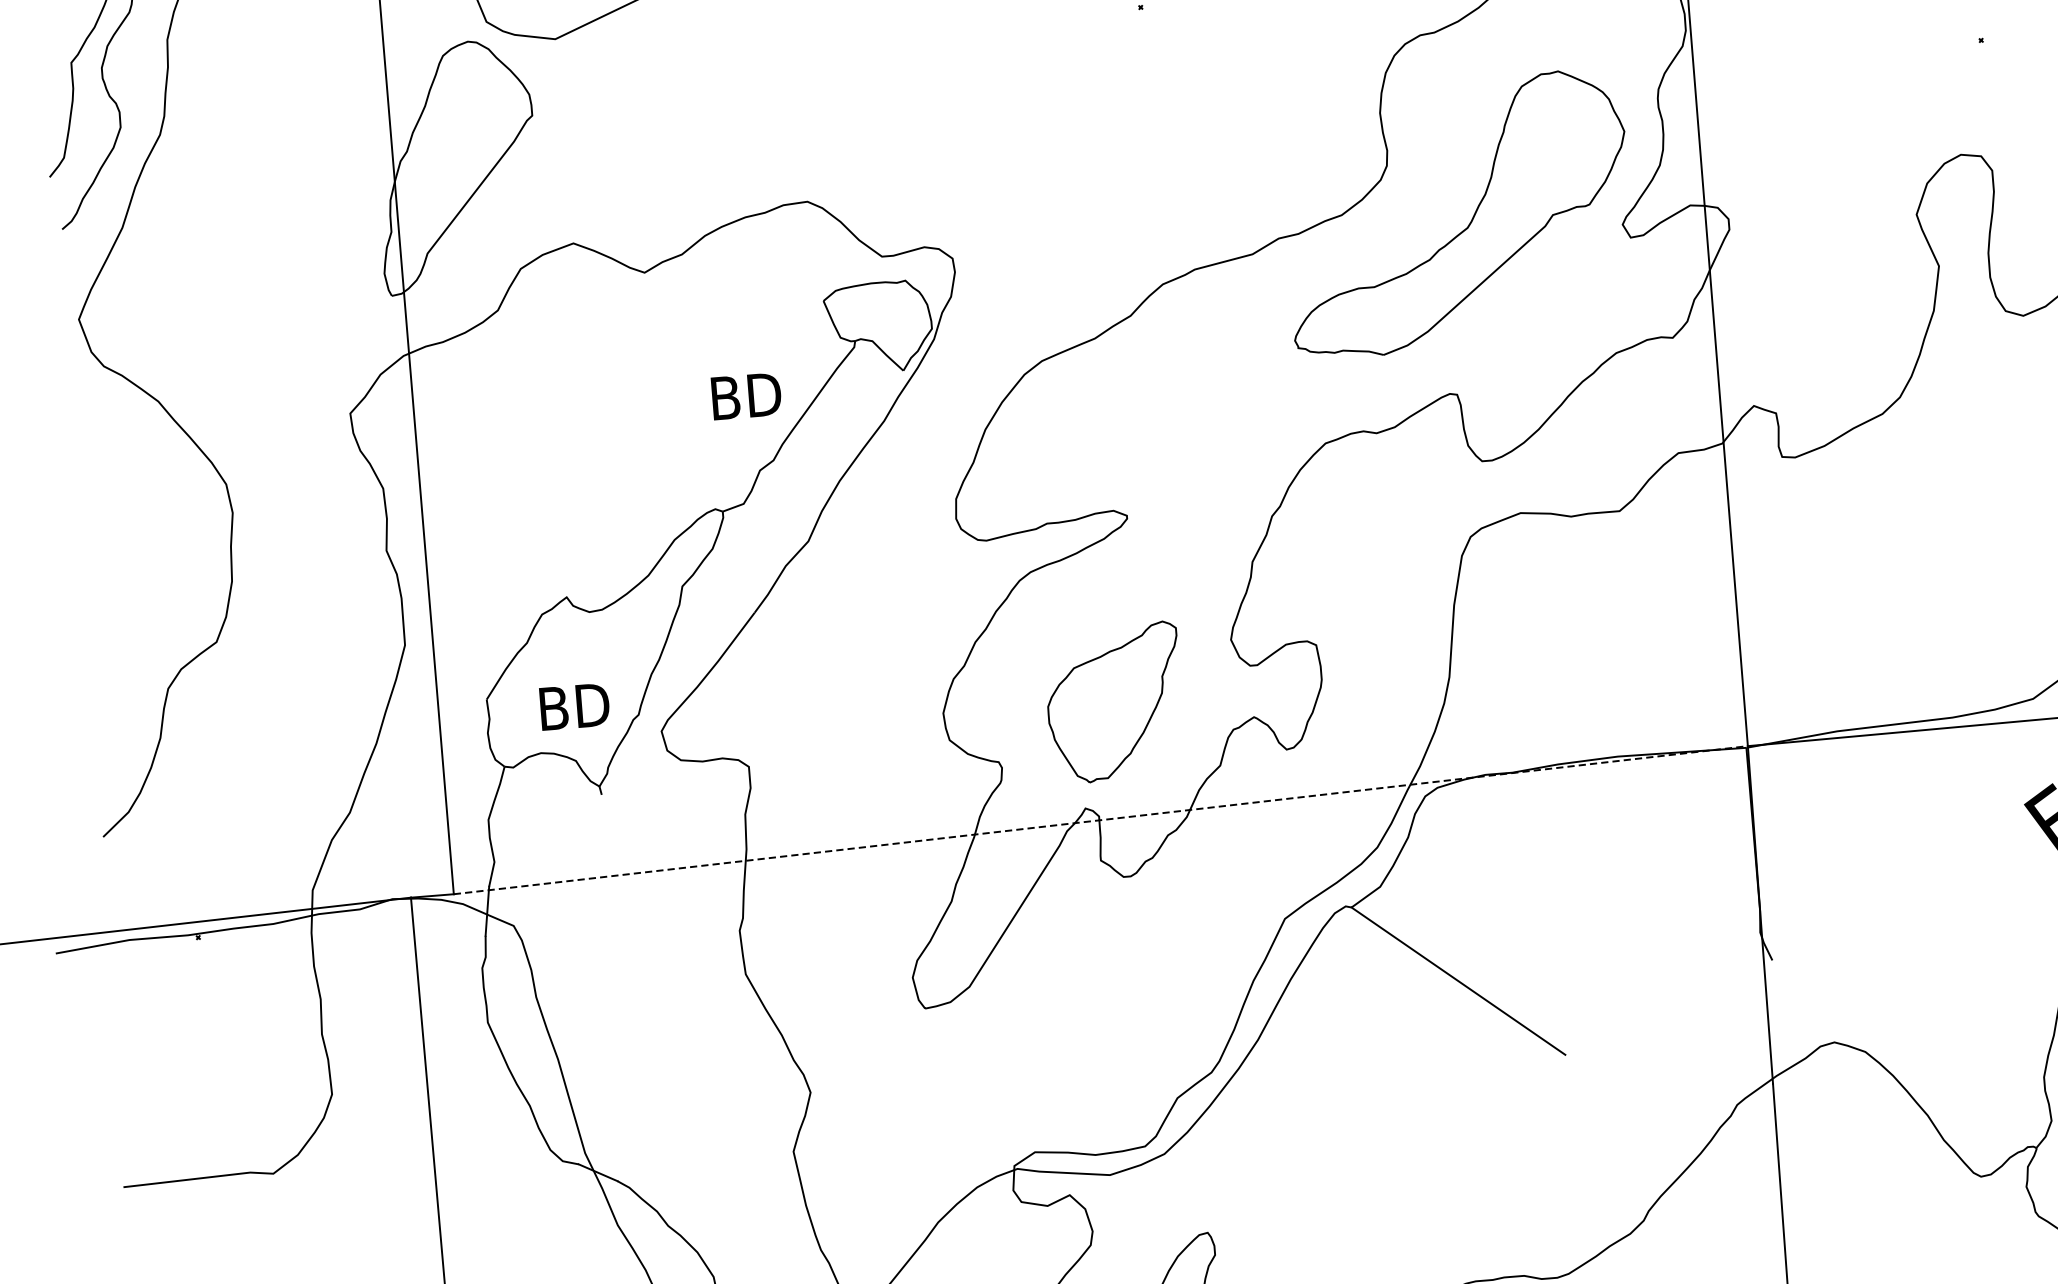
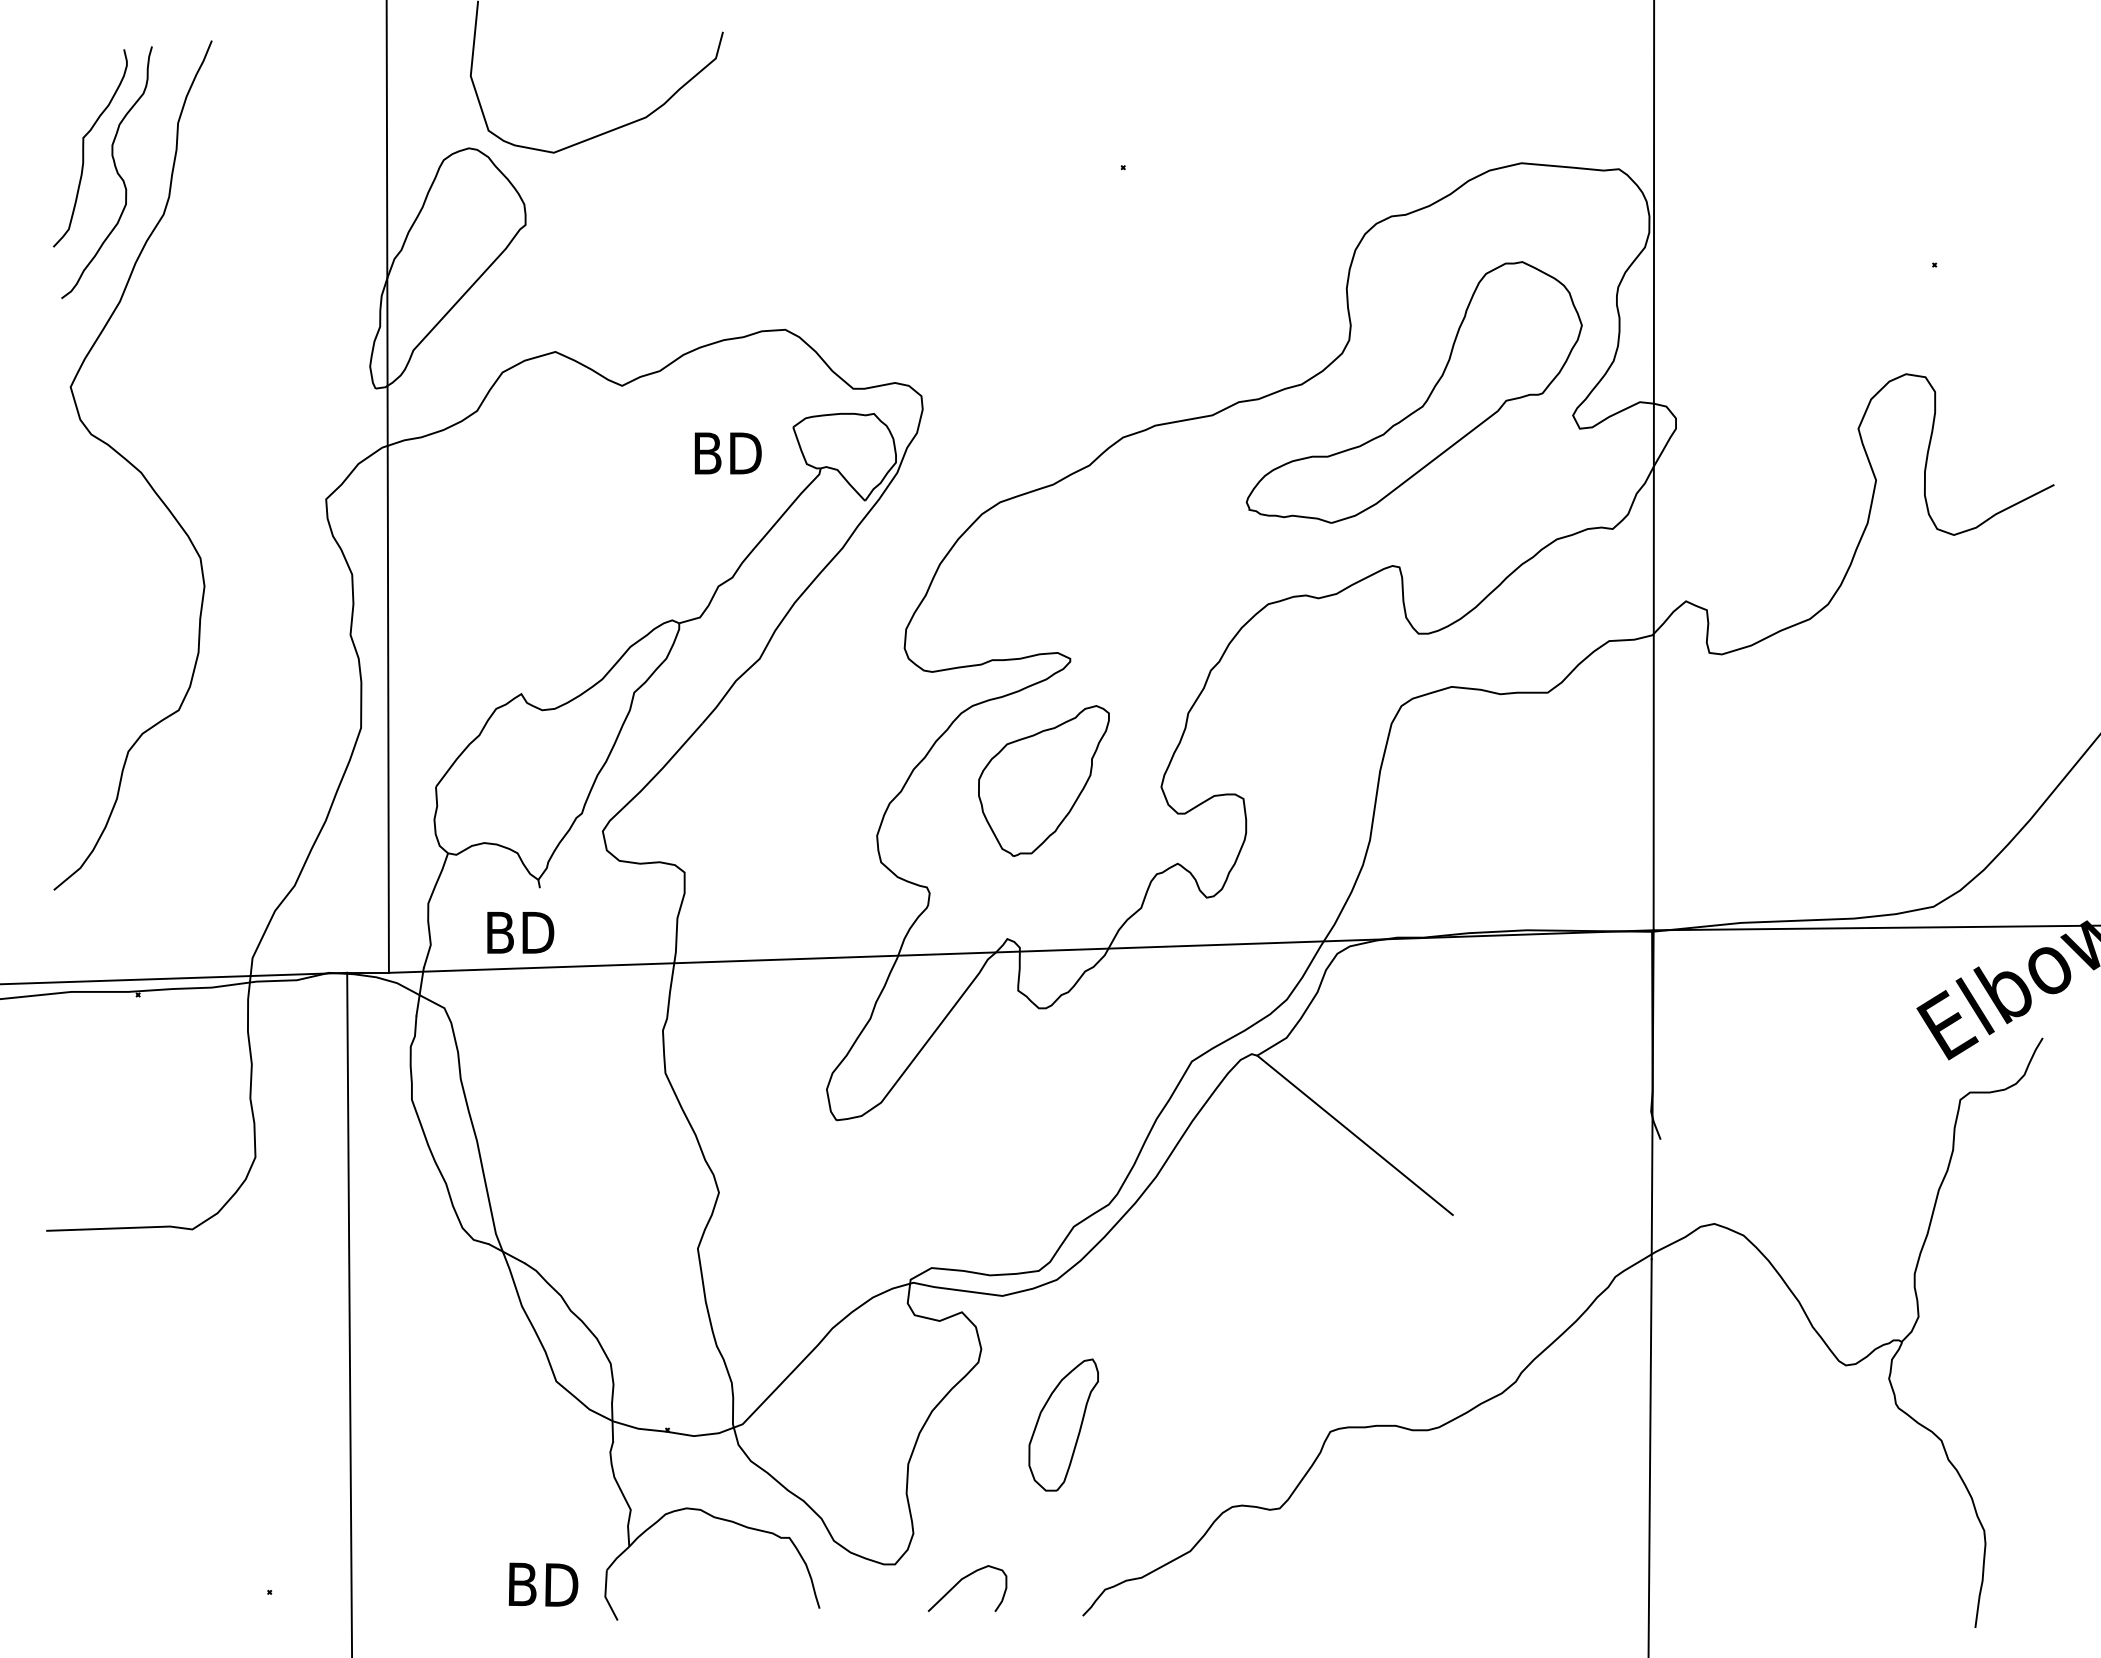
text: (745, 396) -> (727, 453), moved
part: (1114, 702) -> (1043, 780), moved
text: (574, 706) -> (520, 932), moved
line: (1101, 820) -> (1021, 951), dashed -> solid

